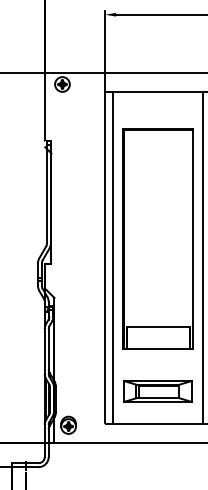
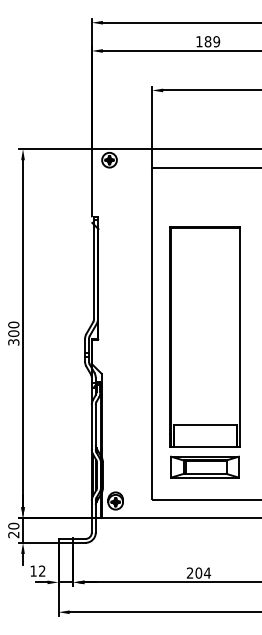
part: (157, 238) -> (204, 336), moved
line: (113, 256) -> (160, 332), removed
line: (202, 256) -> (249, 332), removed

